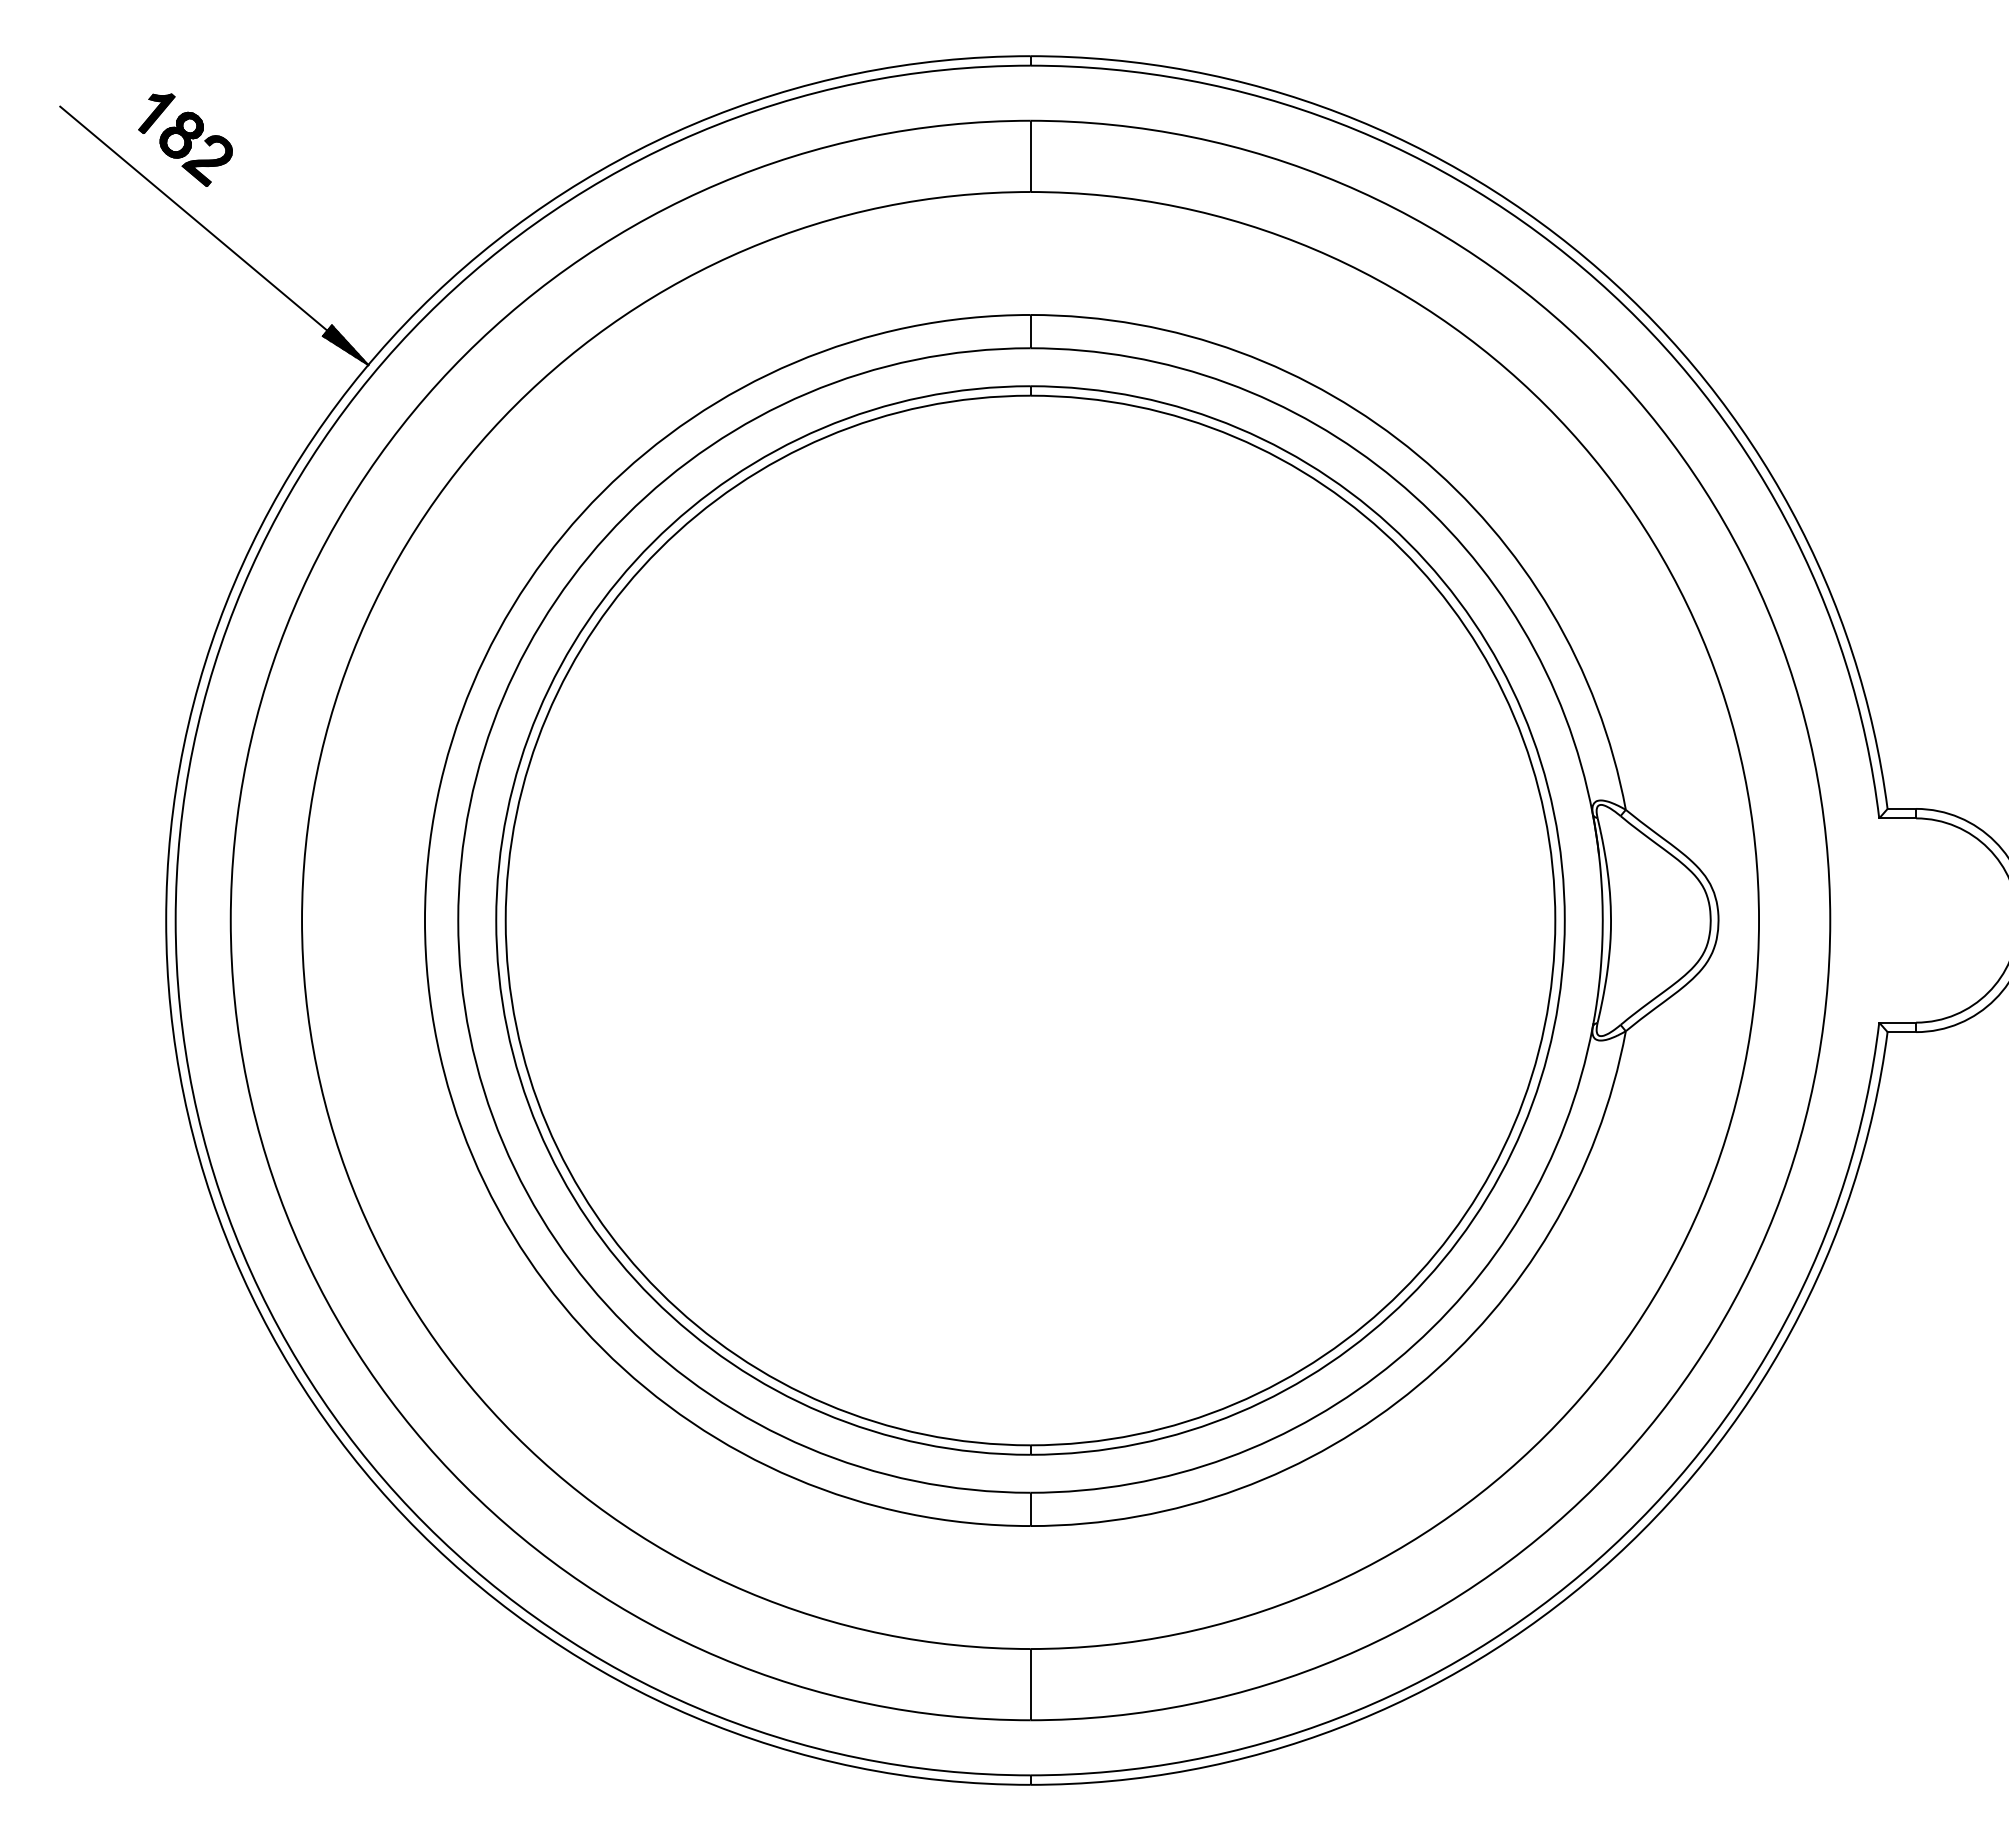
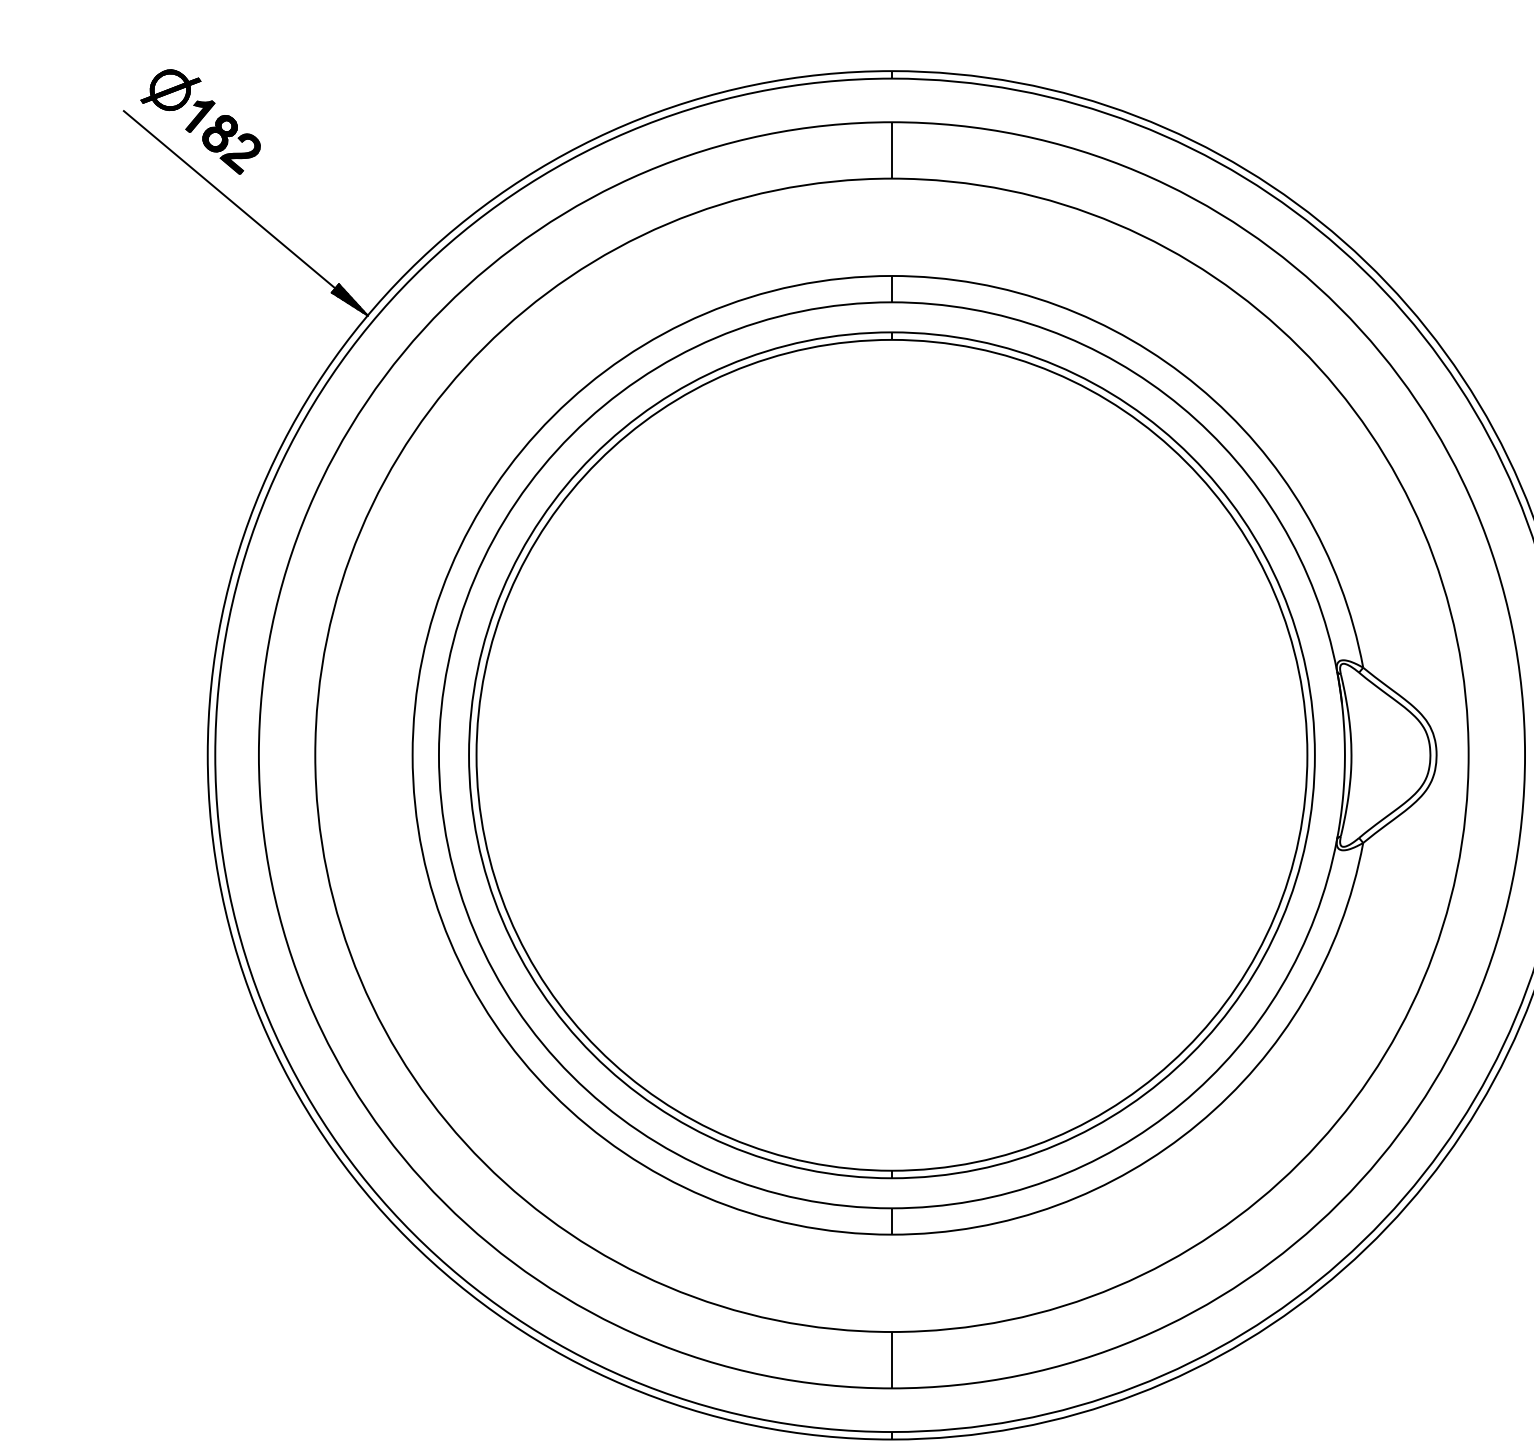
part: (119, 80) -> (170, 90), added

